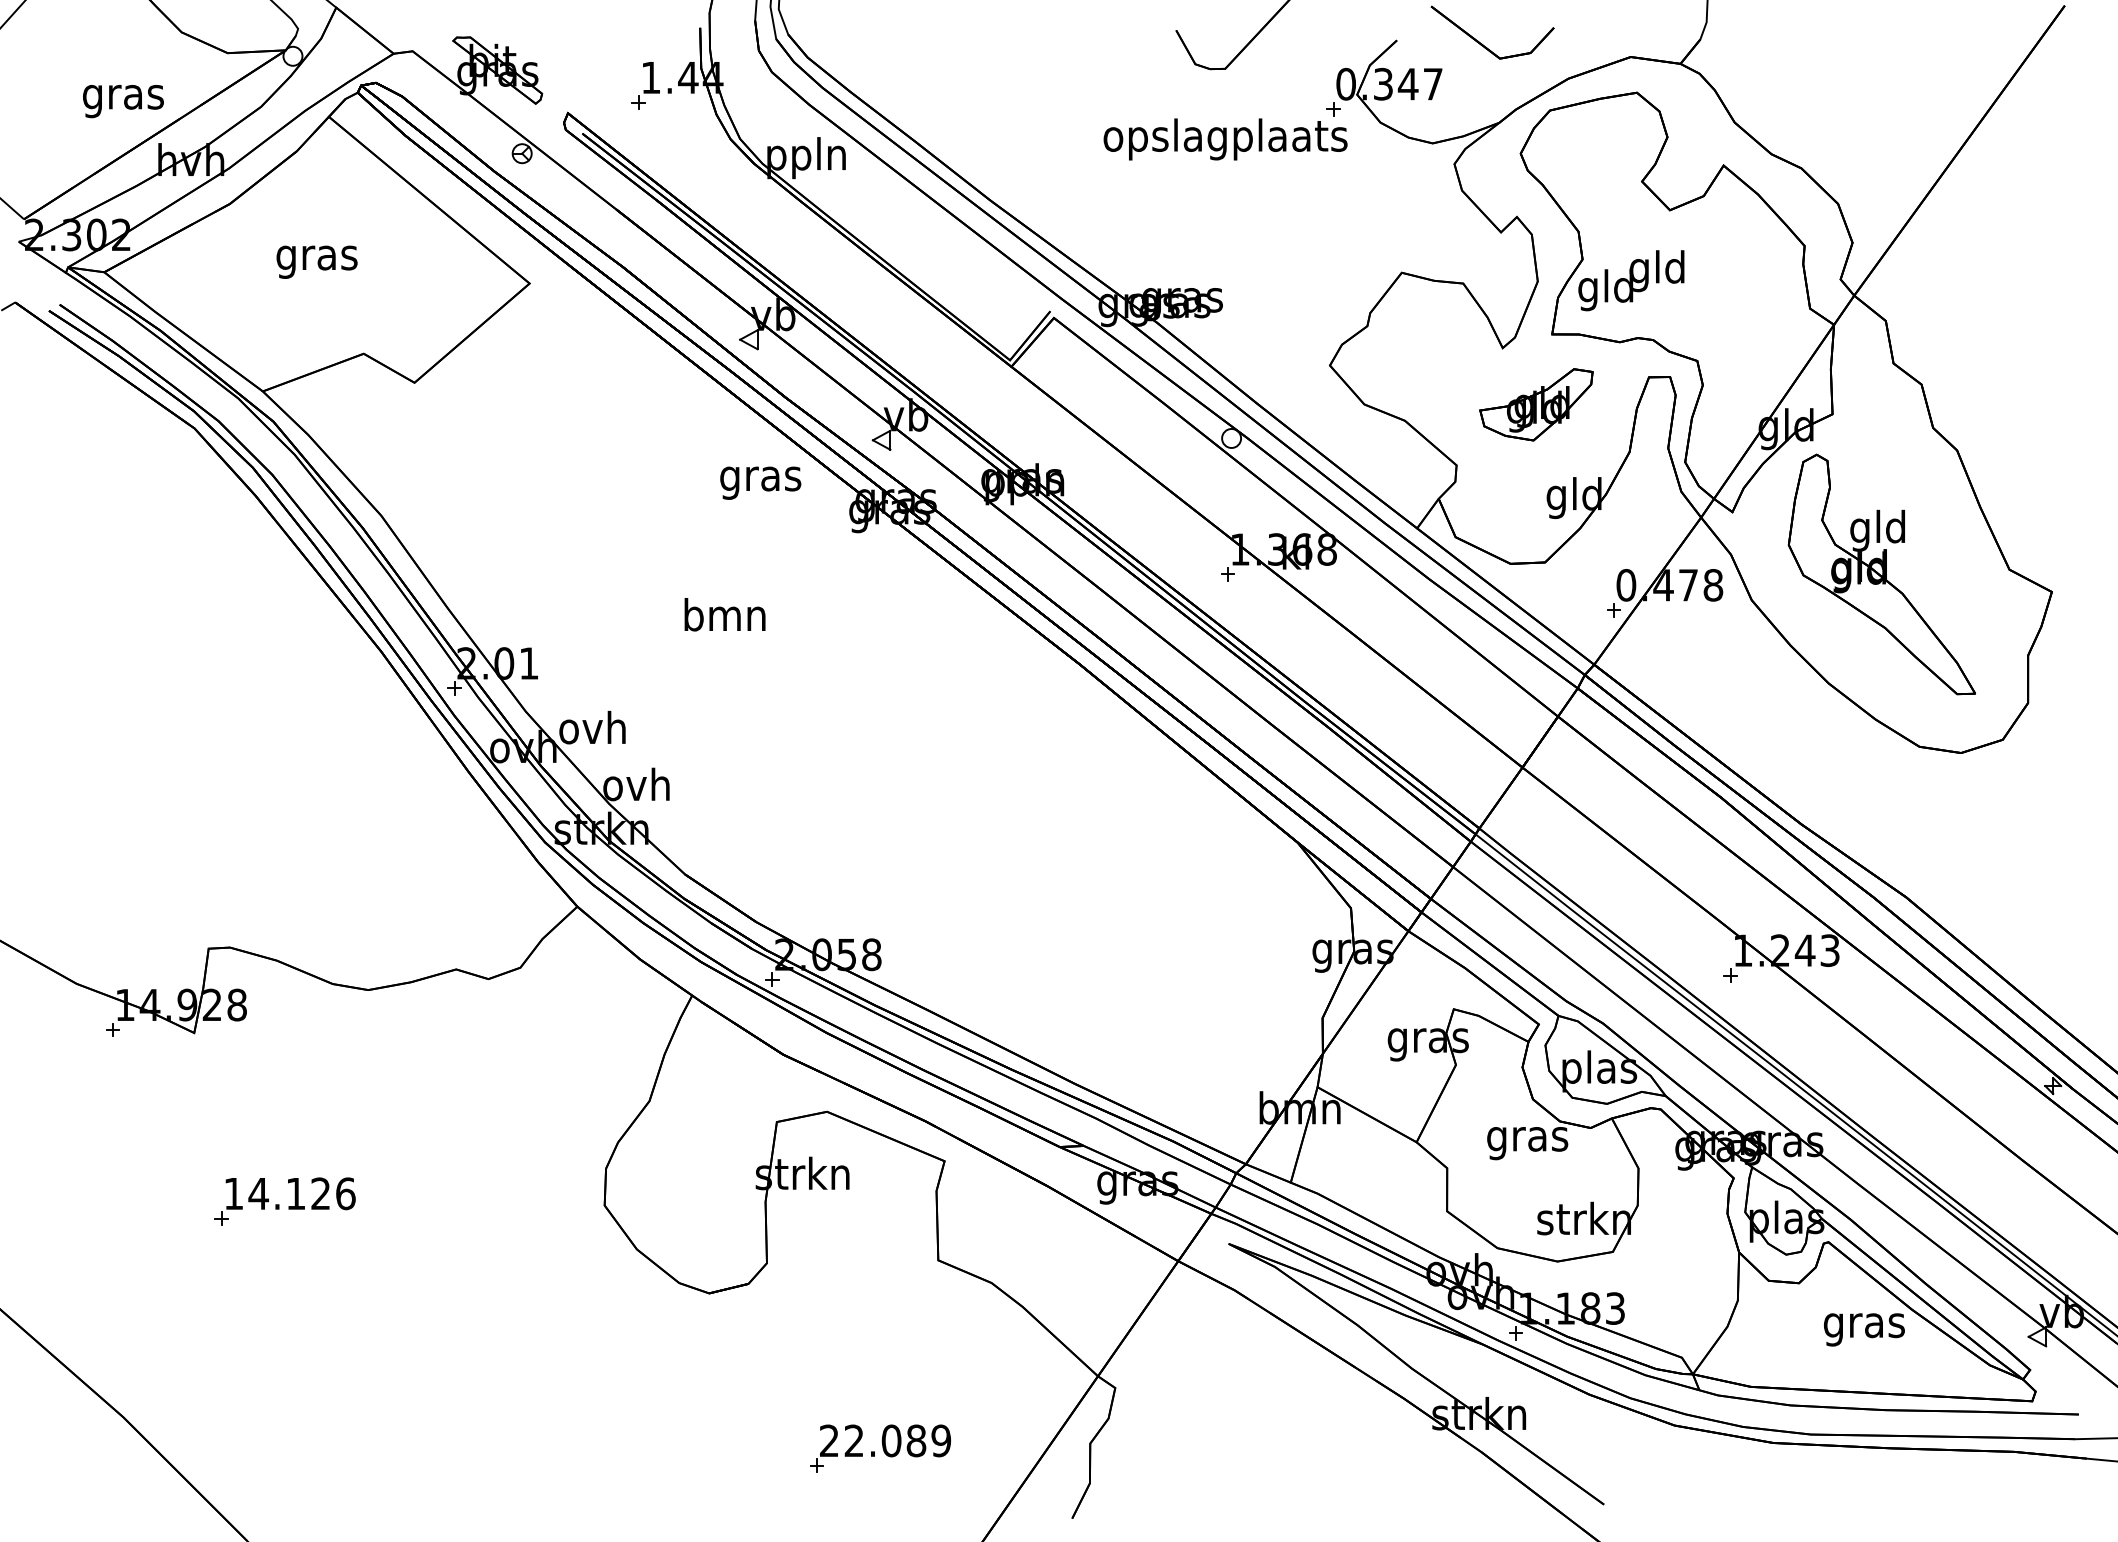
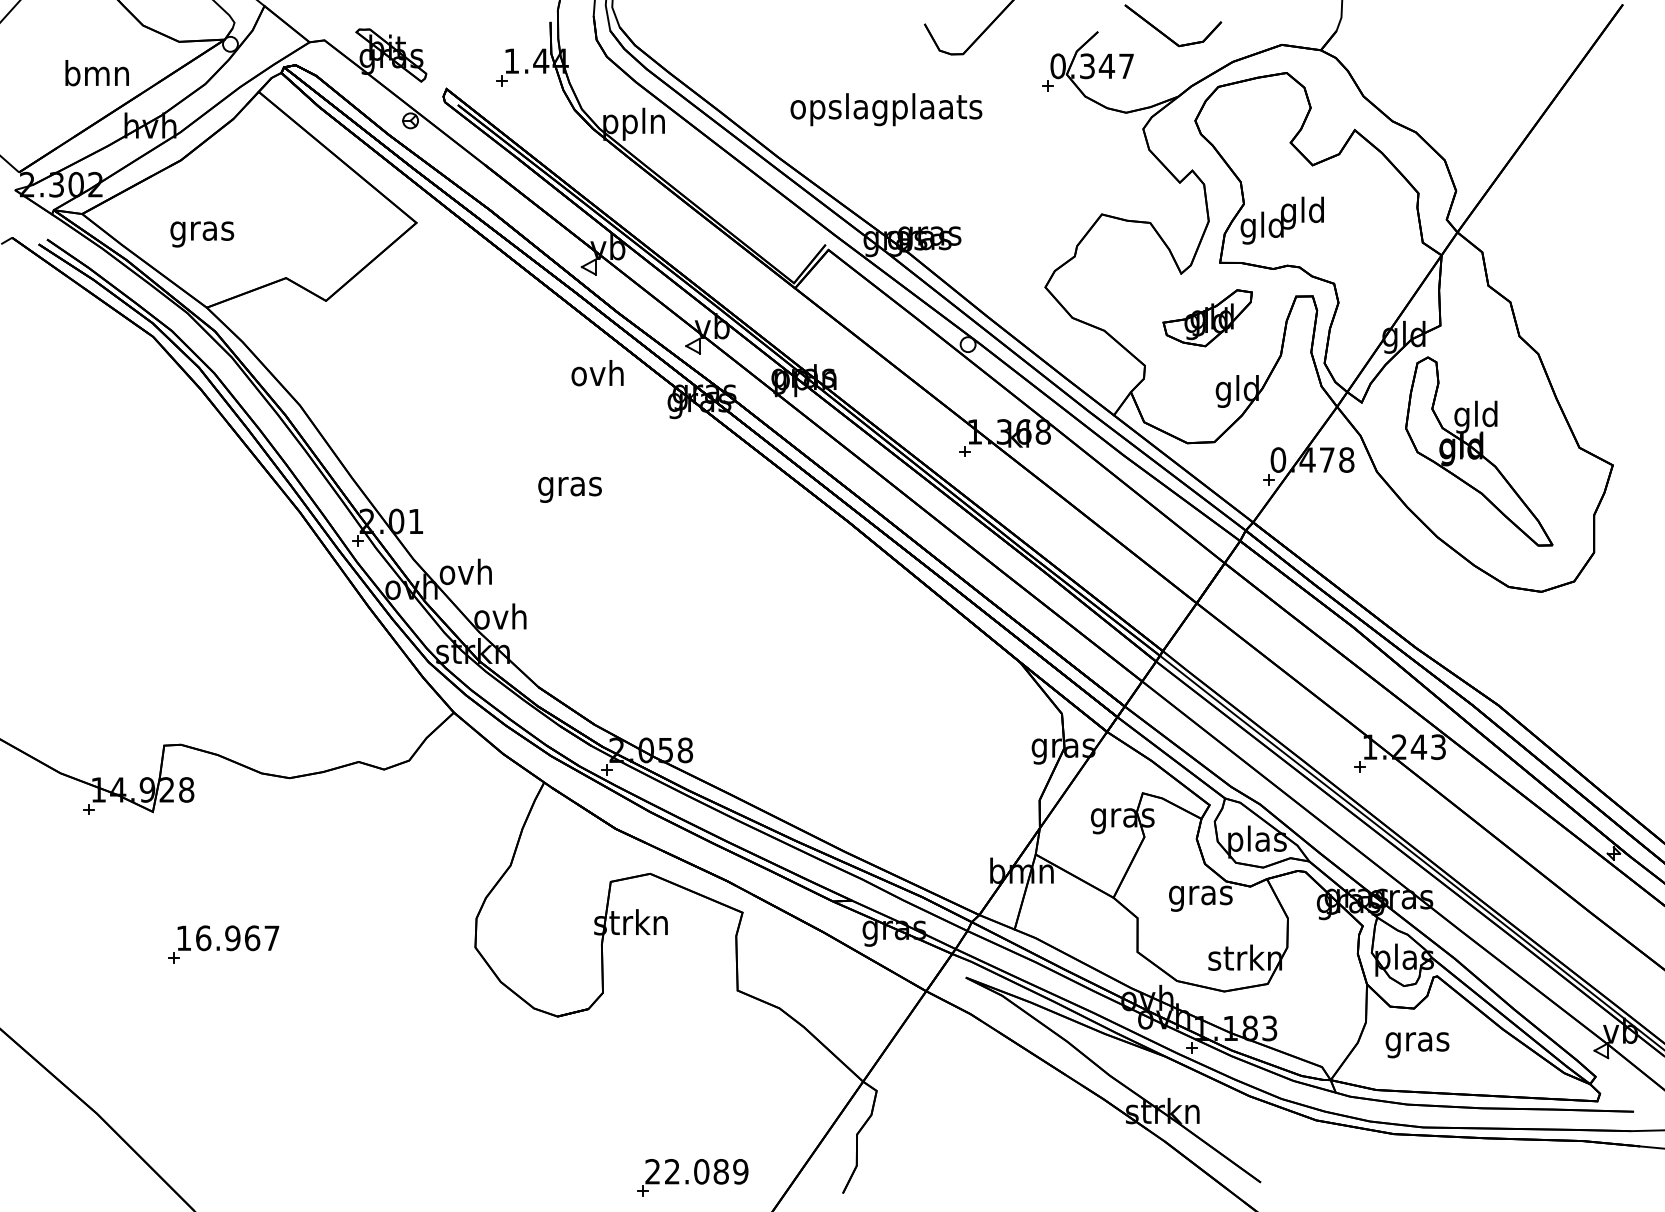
text: (123, 97) -> (97, 76), gras -> bmn
text: (1225, 139) -> (886, 109), moved
text: (316, 261) -> (201, 233), moved
text: (760, 478) -> (597, 376), gras -> ovh
text: (724, 618) -> (569, 486), bmn -> gras
text: (301, 1193) -> (237, 938), 14.126 -> 16.967
text: (1864, 1329) -> (1417, 1044), moved
part: (880, 1448) -> (693, 1177), moved

